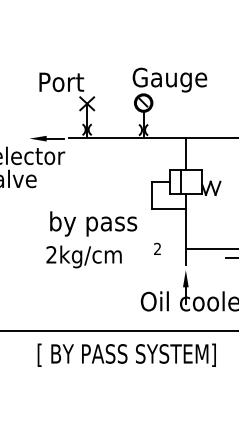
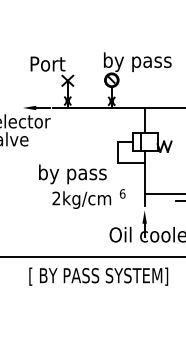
text: (176, 79) -> (137, 61), Gauge -> by pass
text: (157, 248) -> (122, 193), 2 -> 6
text: (83, 256) -> (81, 199), moved

